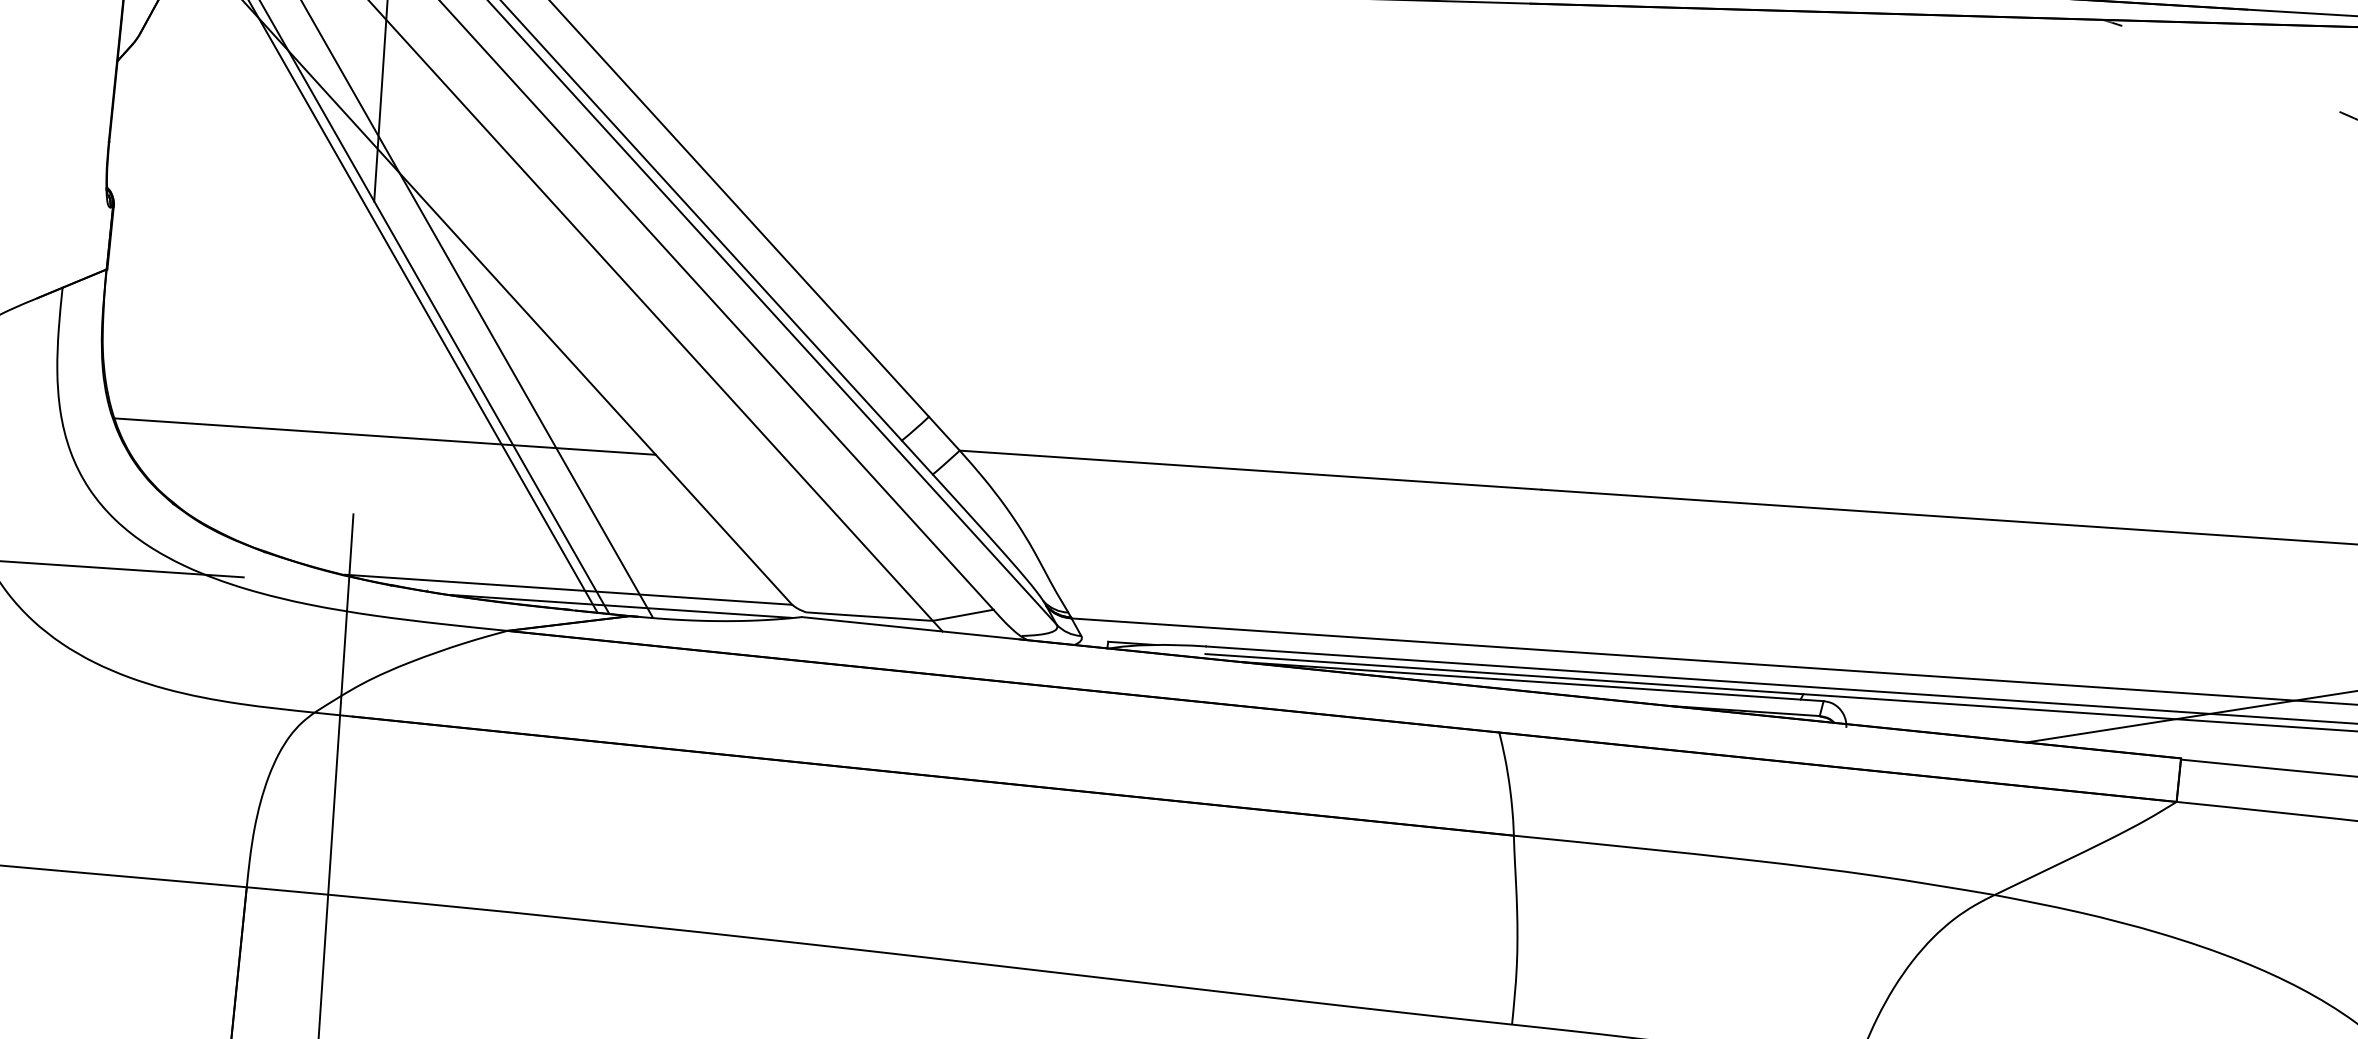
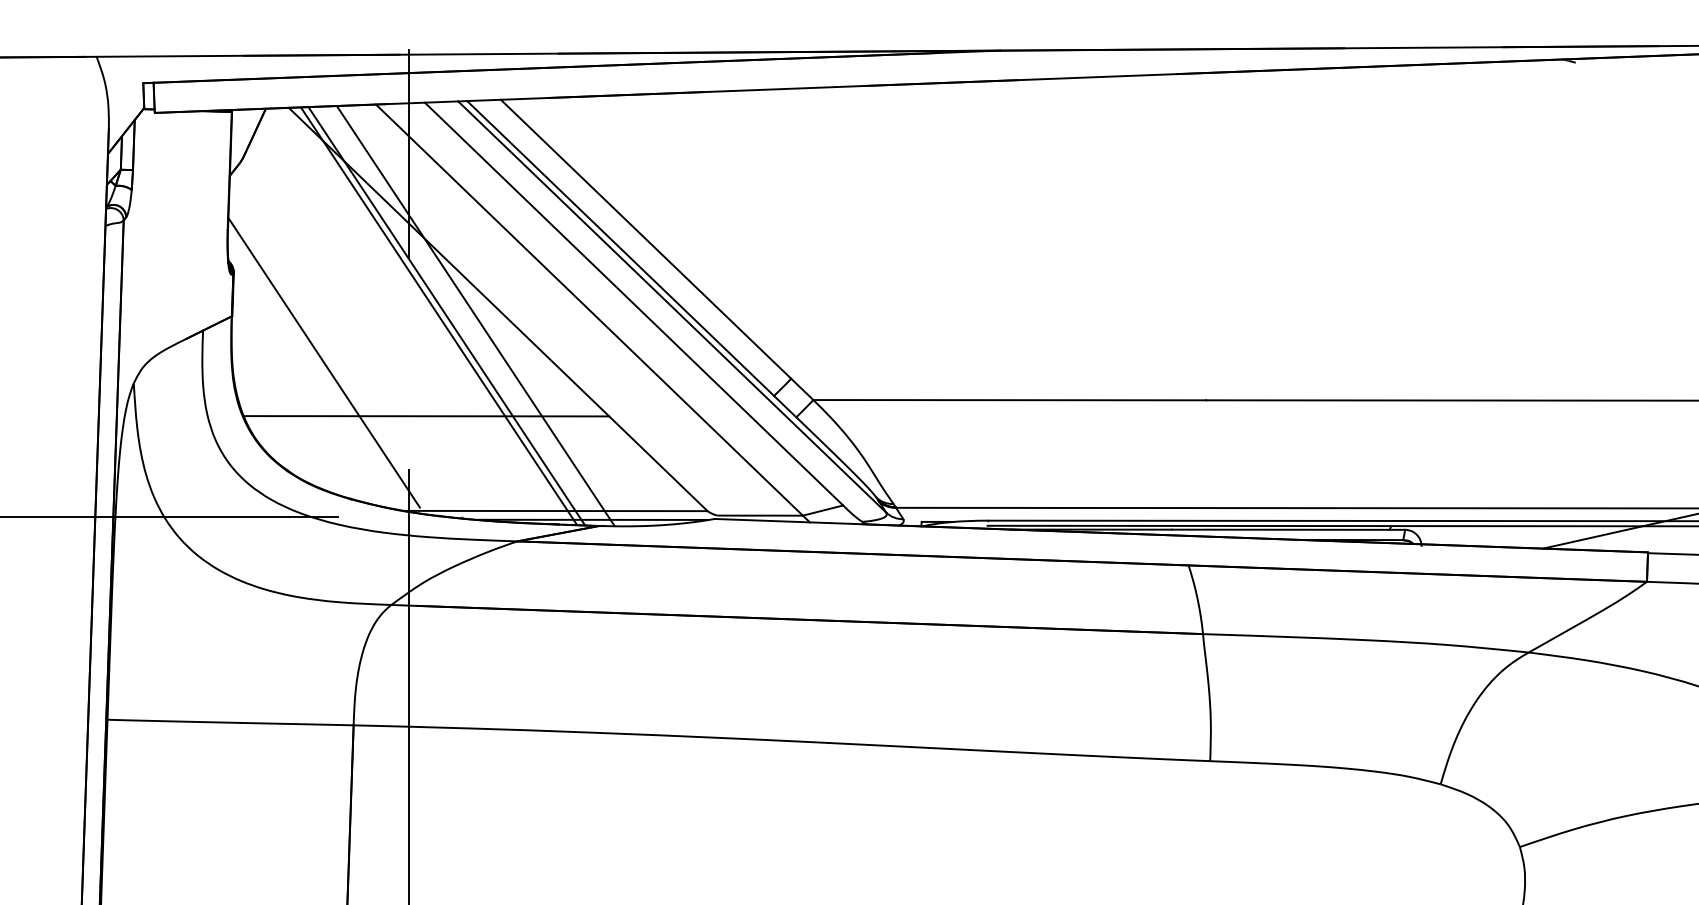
line: (239, 348) -> (324, 363), added

